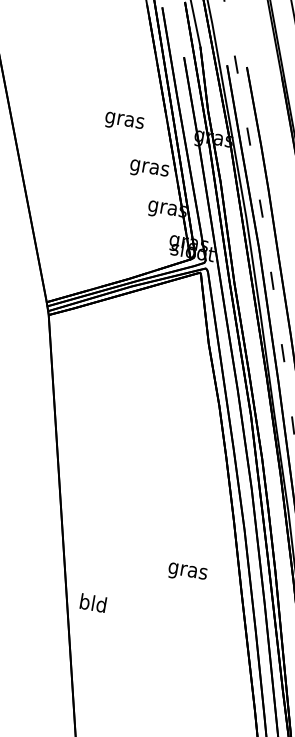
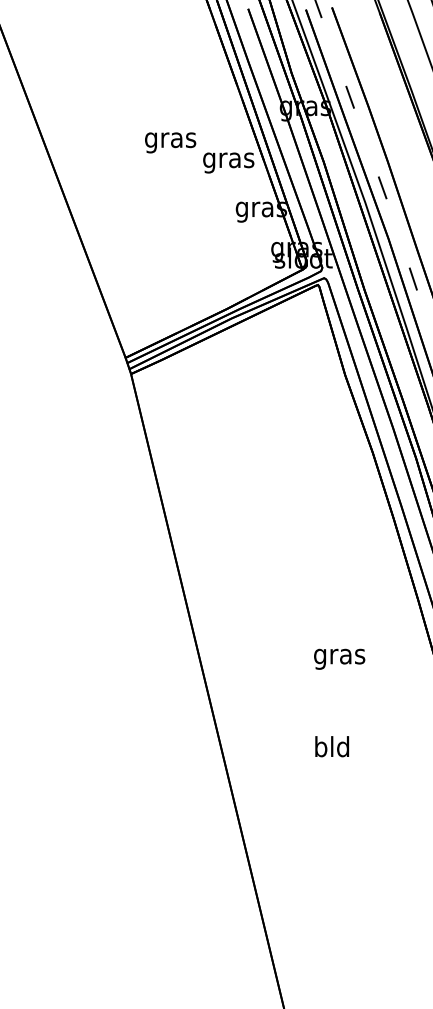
text: (124, 122) -> (170, 142), moved
text: (187, 572) -> (339, 658), moved
text: (92, 602) -> (331, 746), moved

